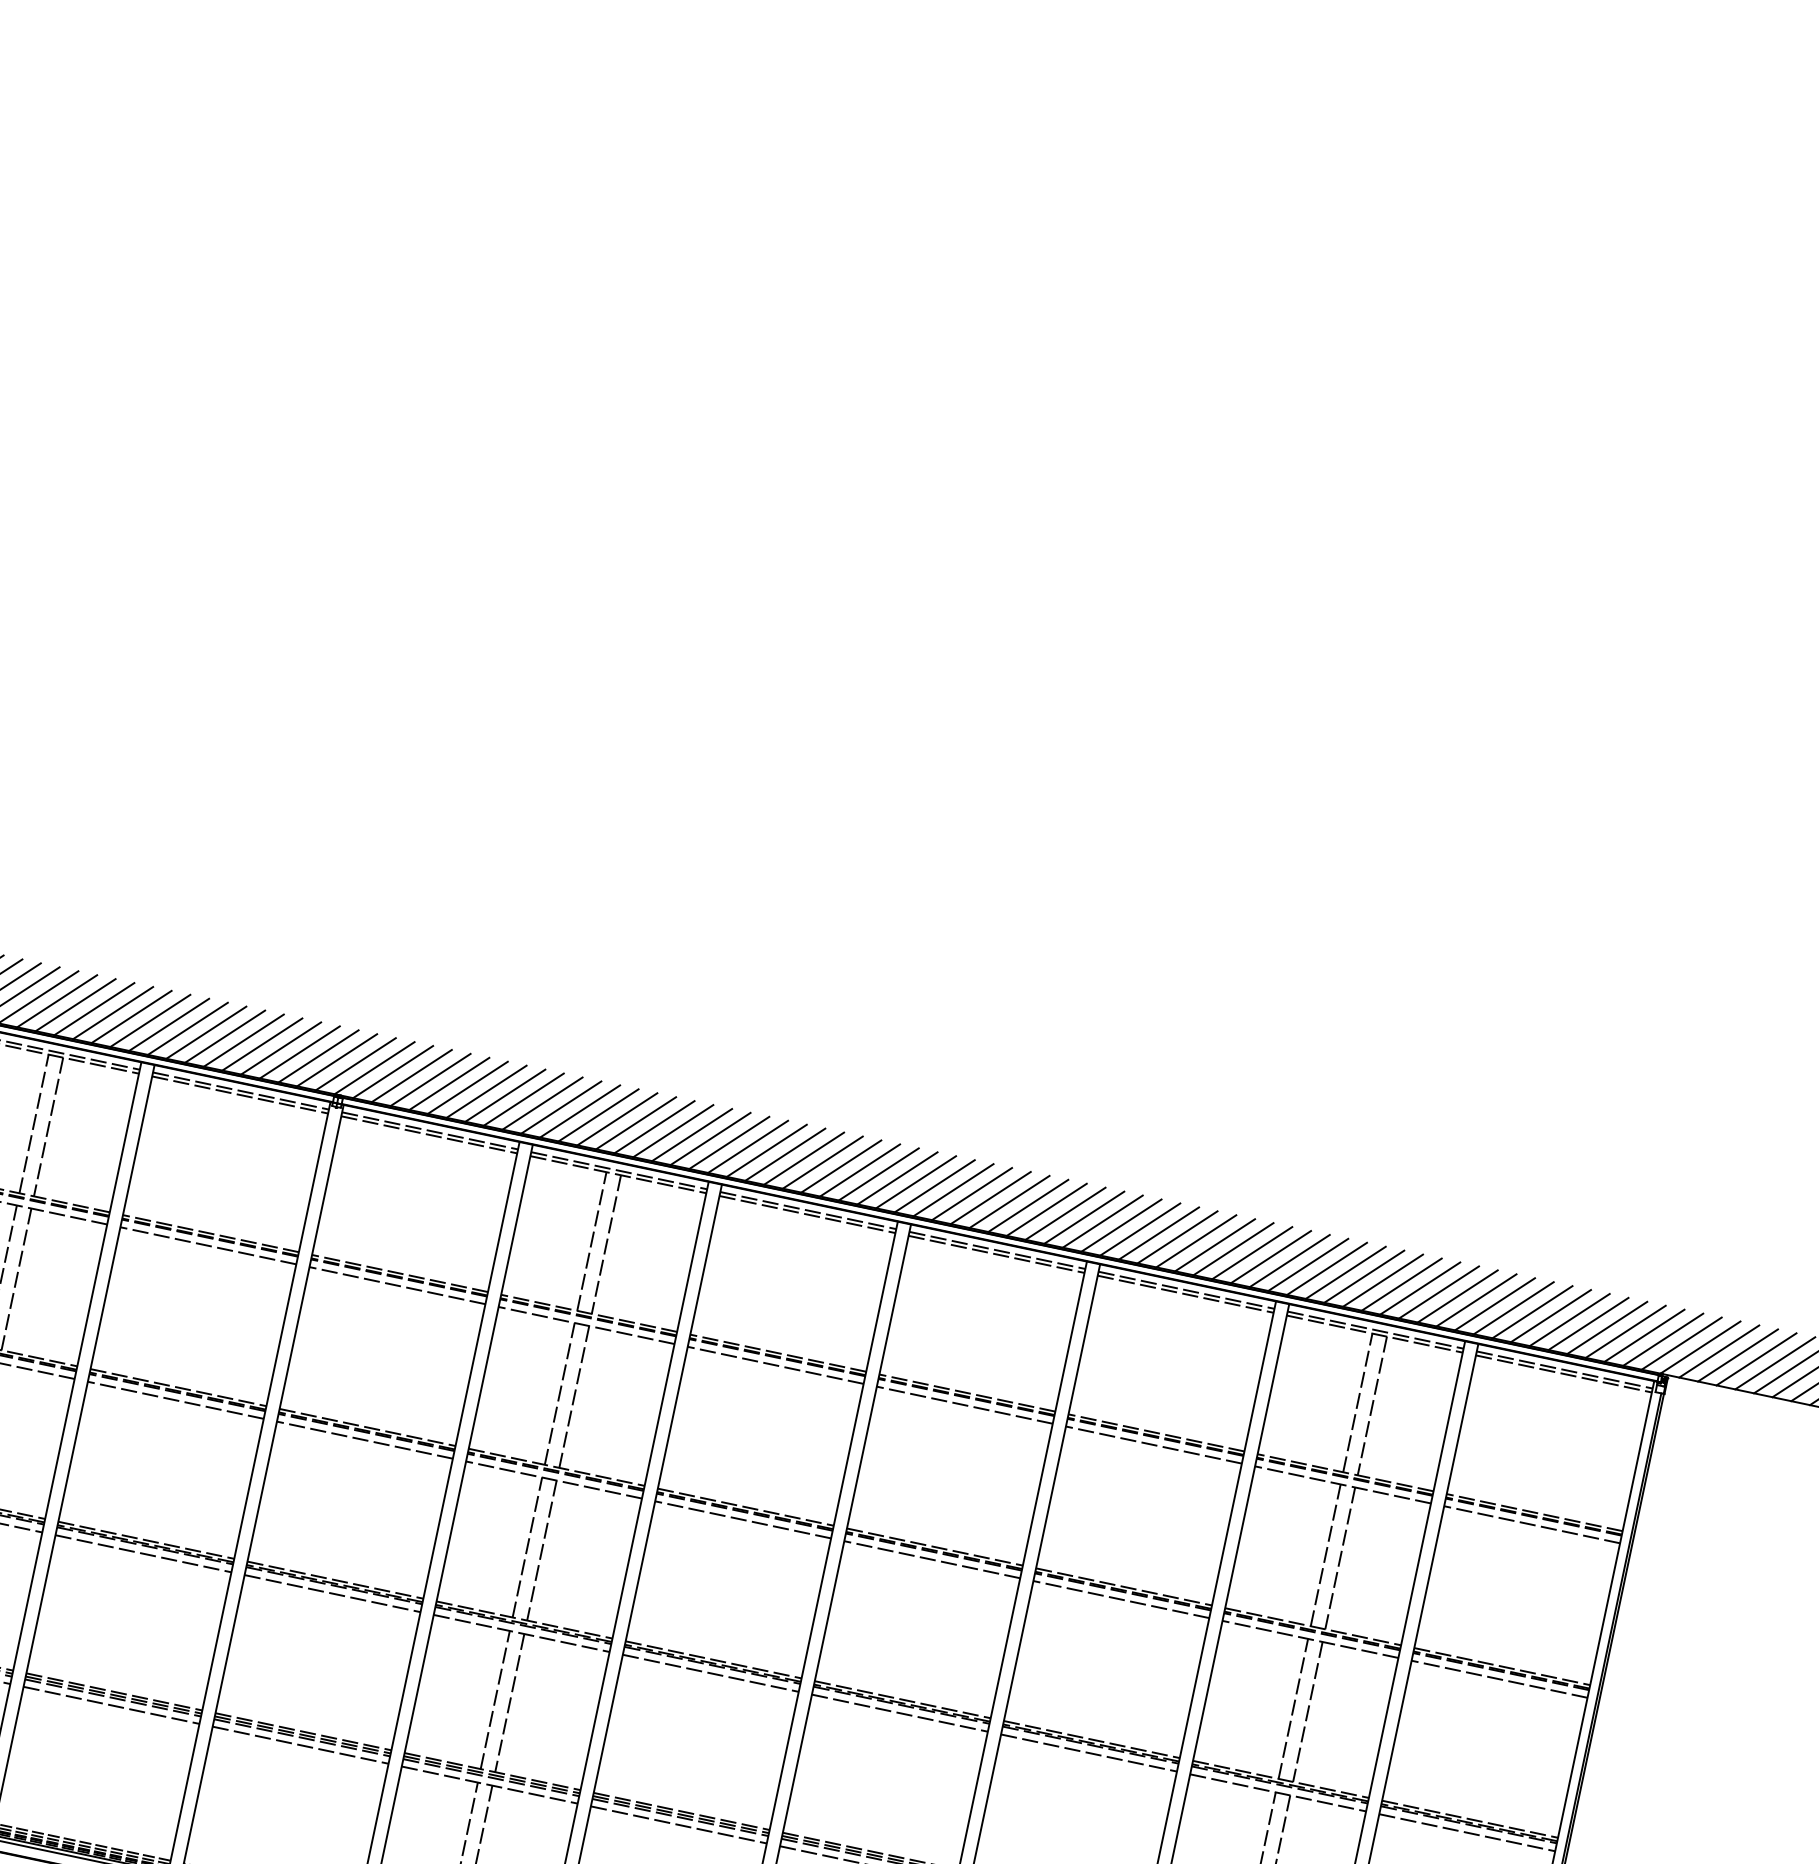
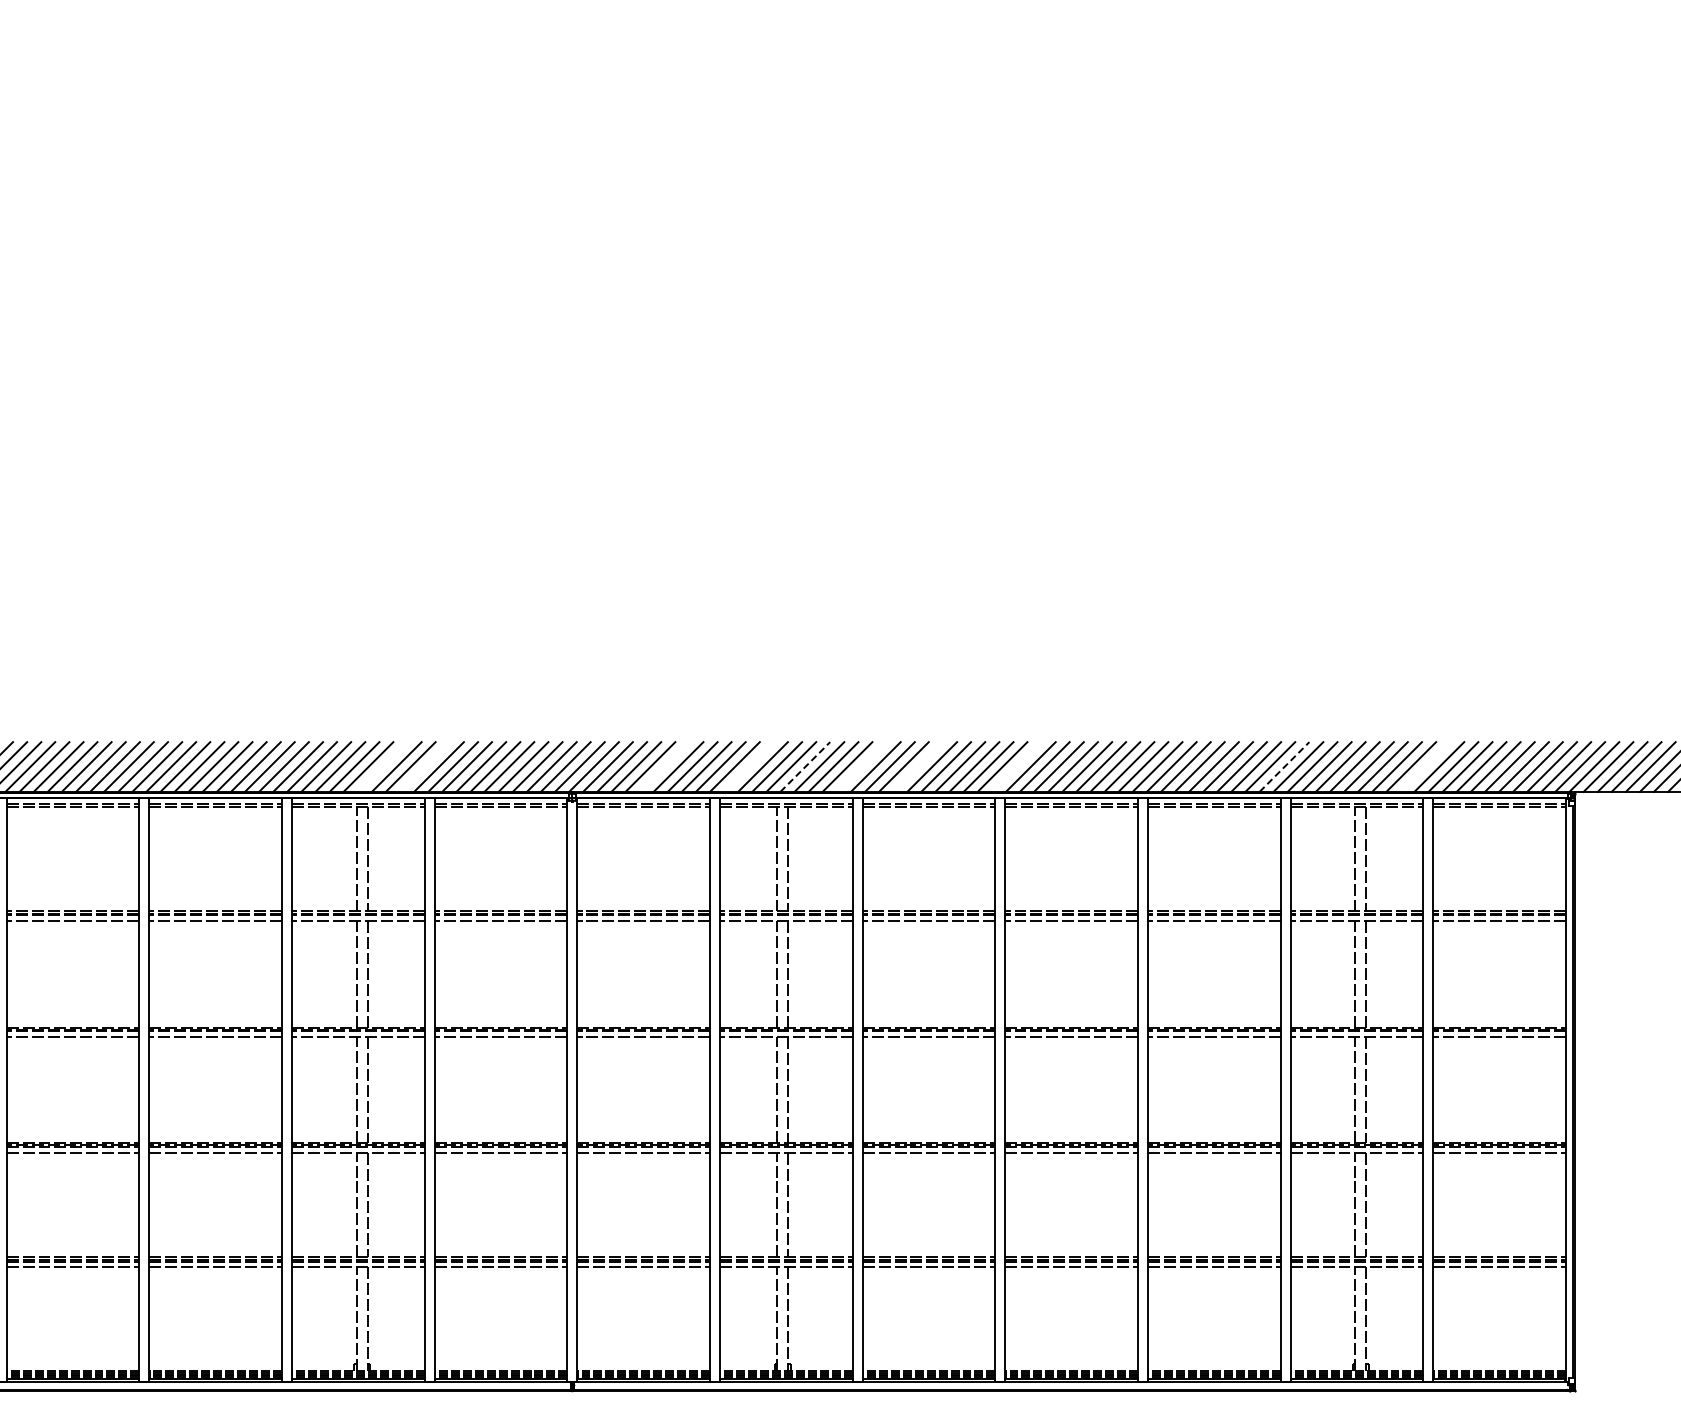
line: (94, 1008) -> (382, 766), removed
line: (150, 1020) -> (424, 766), removed
line: (468, 1087) -> (664, 766), removed
line: (579, 1110) -> (748, 766), removed
line: (655, 1126) -> (805, 766), solid -> dashed
line: (729, 1142) -> (861, 766), removed
line: (803, 1157) -> (917, 766), removed
line: (934, 1185) -> (1016, 766), removed
line: (1289, 1260) -> (1284, 766), solid -> dashed
line: (1476, 1299) -> (1425, 766), removed

